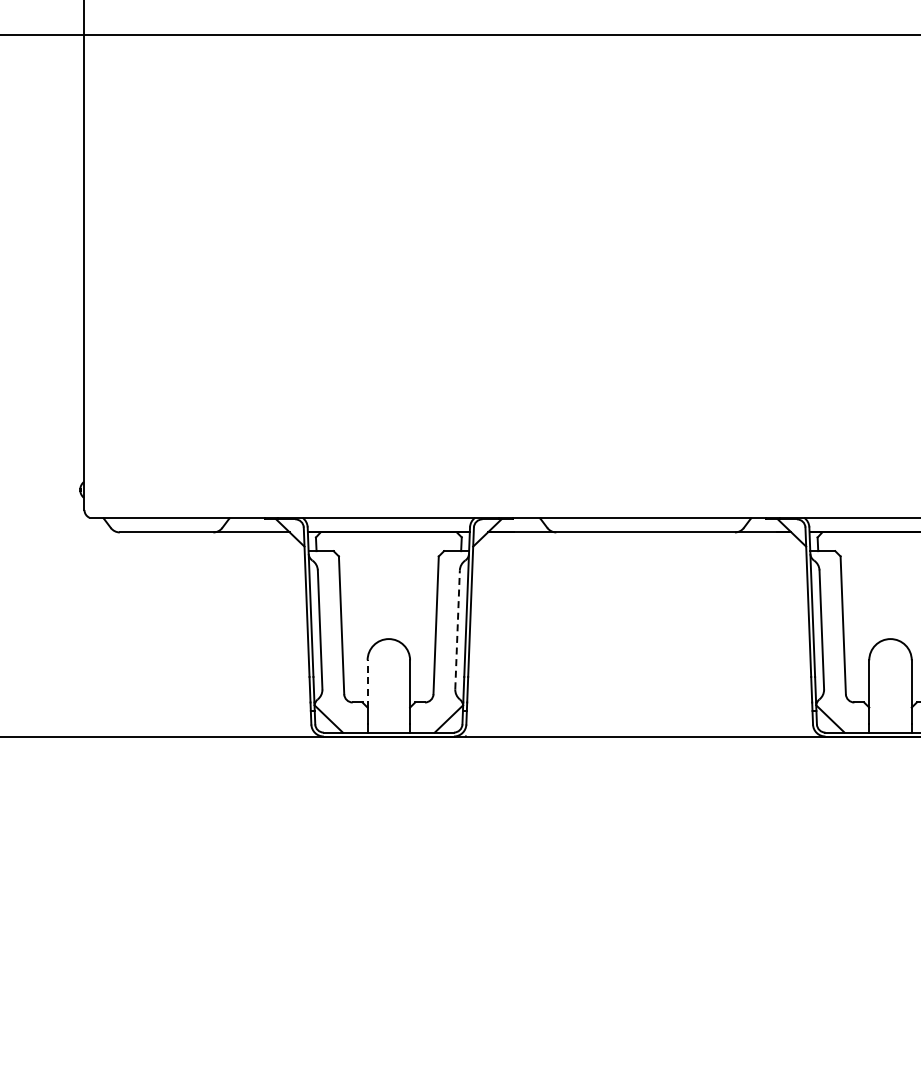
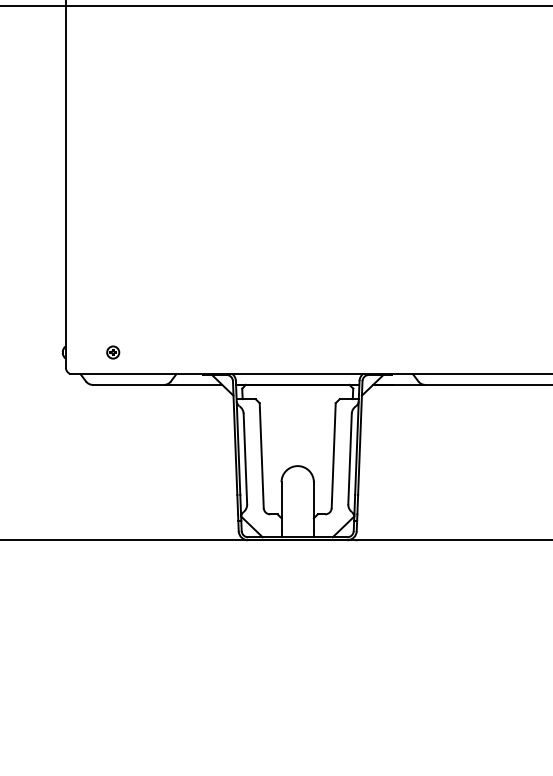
part: (146, 489) -> (113, 352), added
line: (457, 629) -> (349, 458), dashed -> solid
line: (367, 683) -> (281, 499), dashed -> solid

